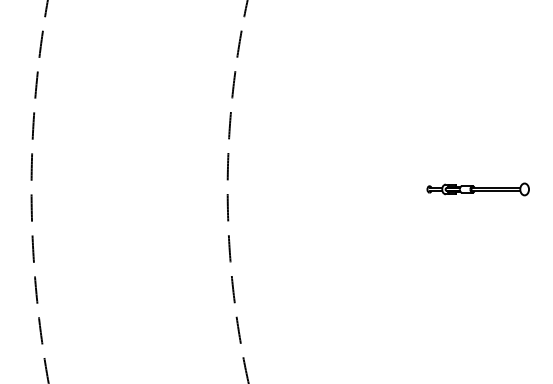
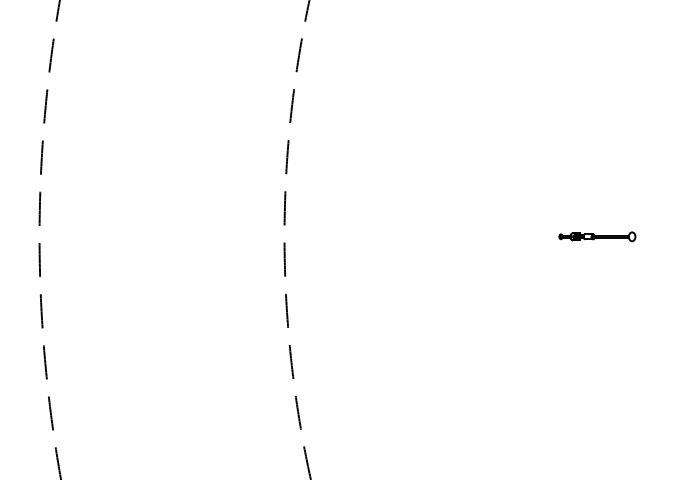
part: (477, 189) -> (596, 236), size x0.6

